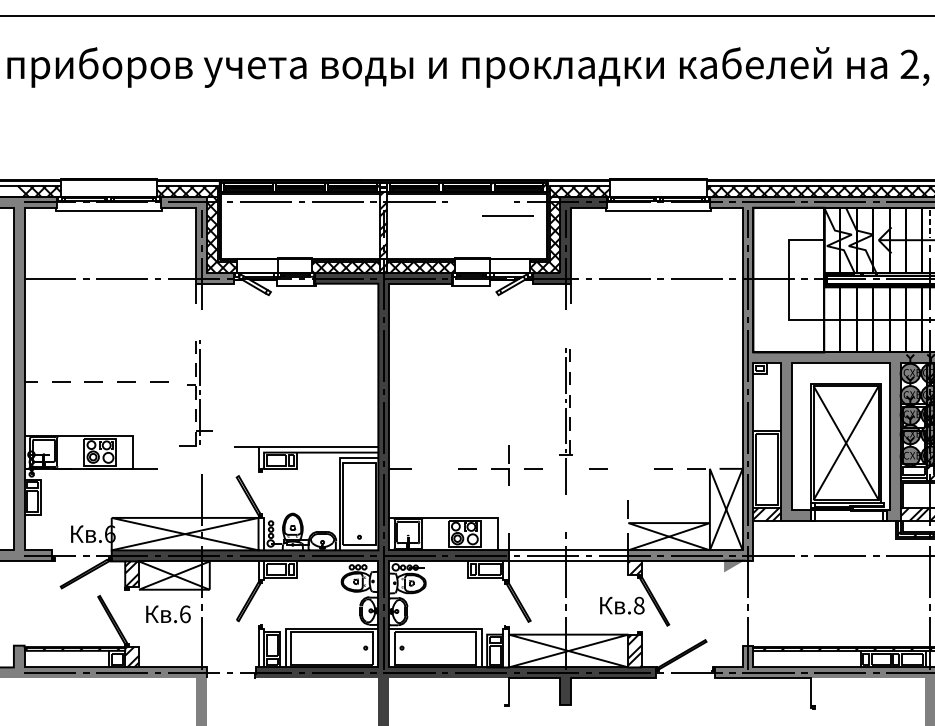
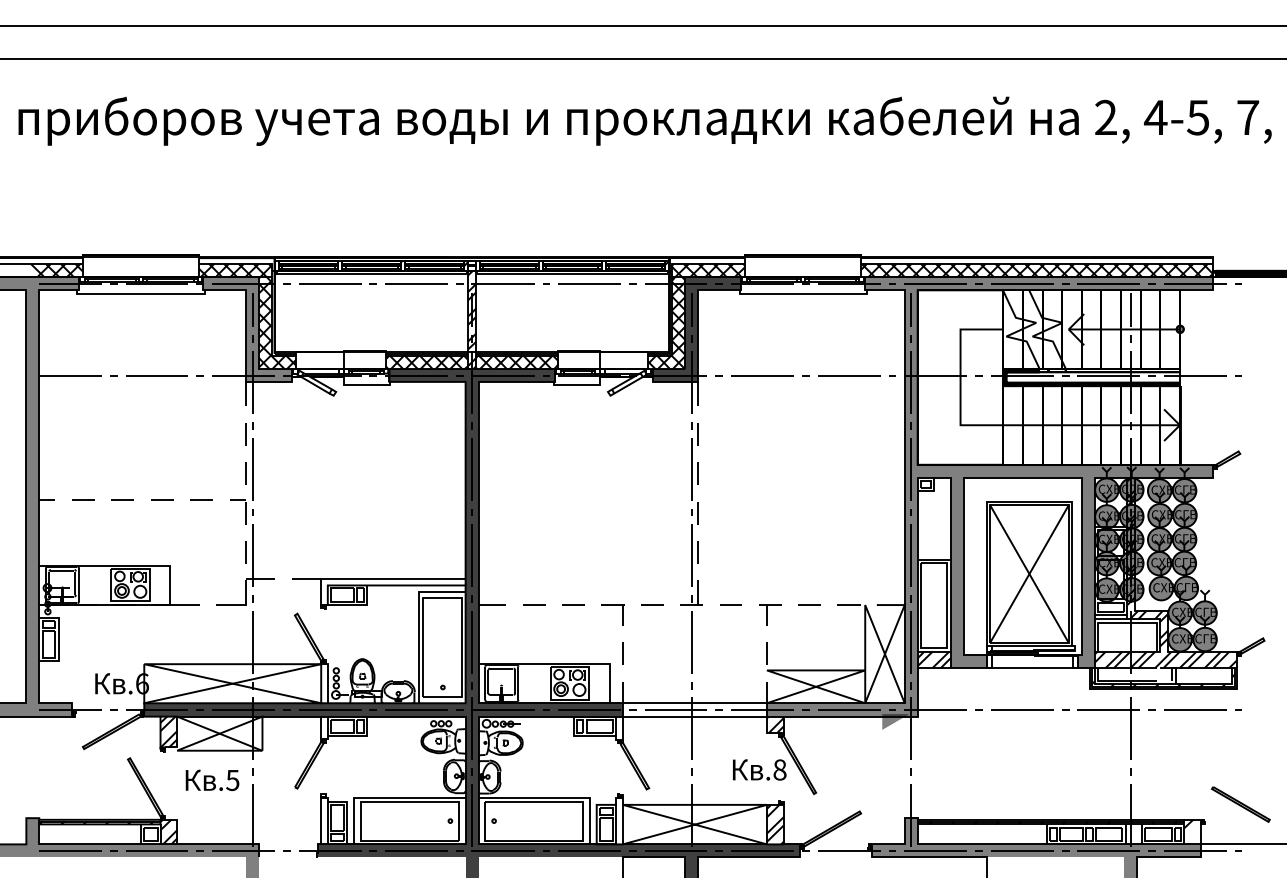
line: (507, 216) -> (589, 283), moved
line: (930, 224) -> (1130, 310), dashed -> solid
part: (195, 392) -> (245, 513), size x1.43
part: (565, 421) -> (691, 547), size x1.43
line: (508, 454) -> (622, 653), moved
line: (435, 468) -> (534, 604), added
part: (631, 476) -> (770, 614), added
text: (184, 613) -> (232, 779), .6 -> .5

